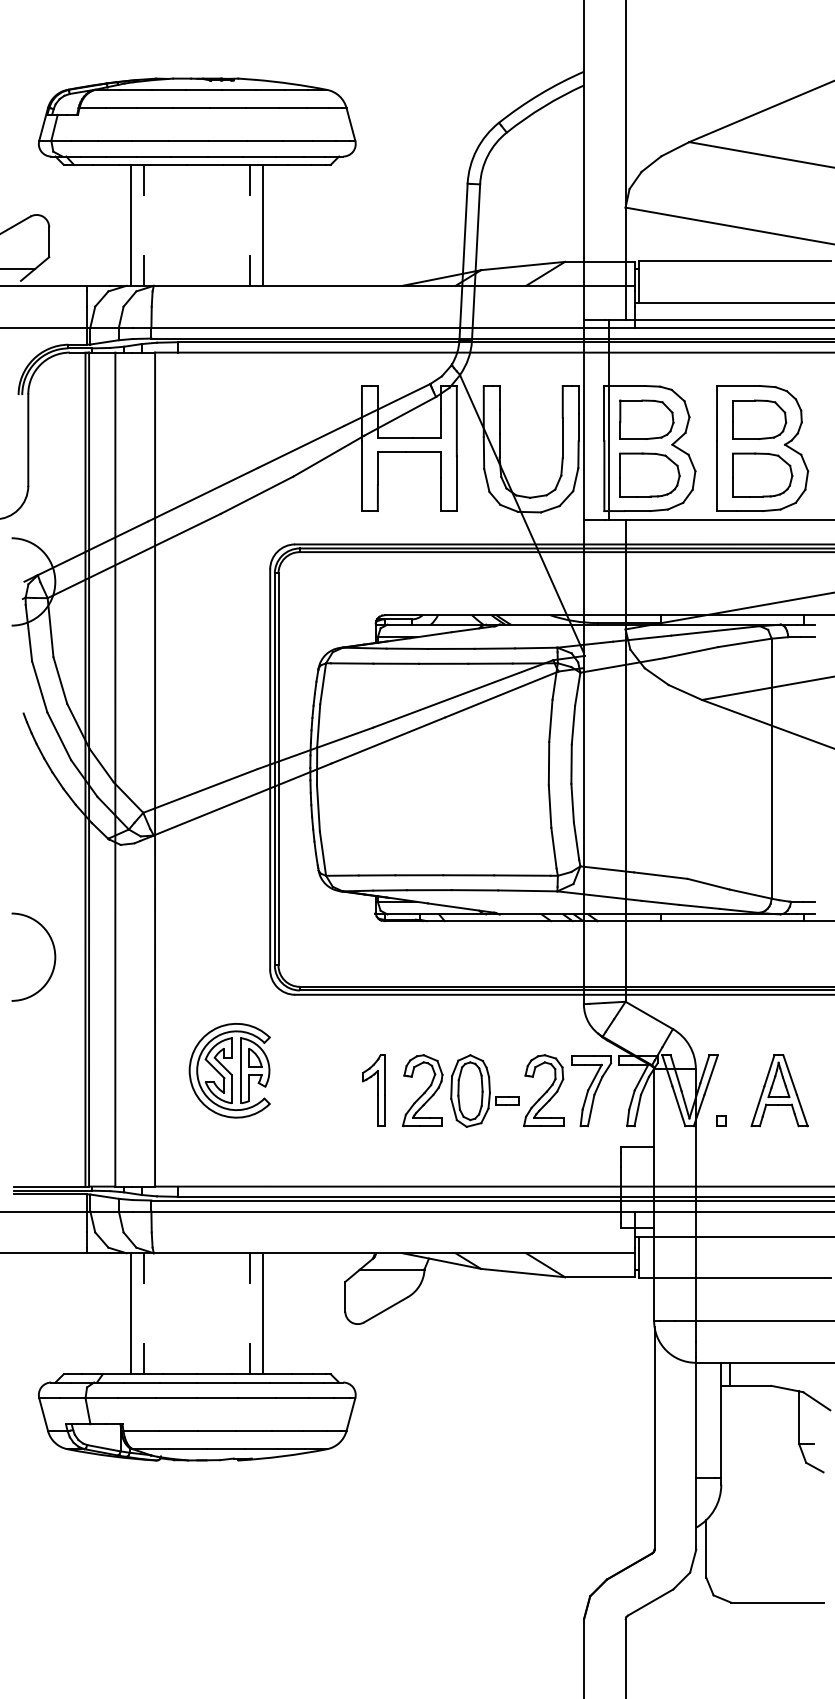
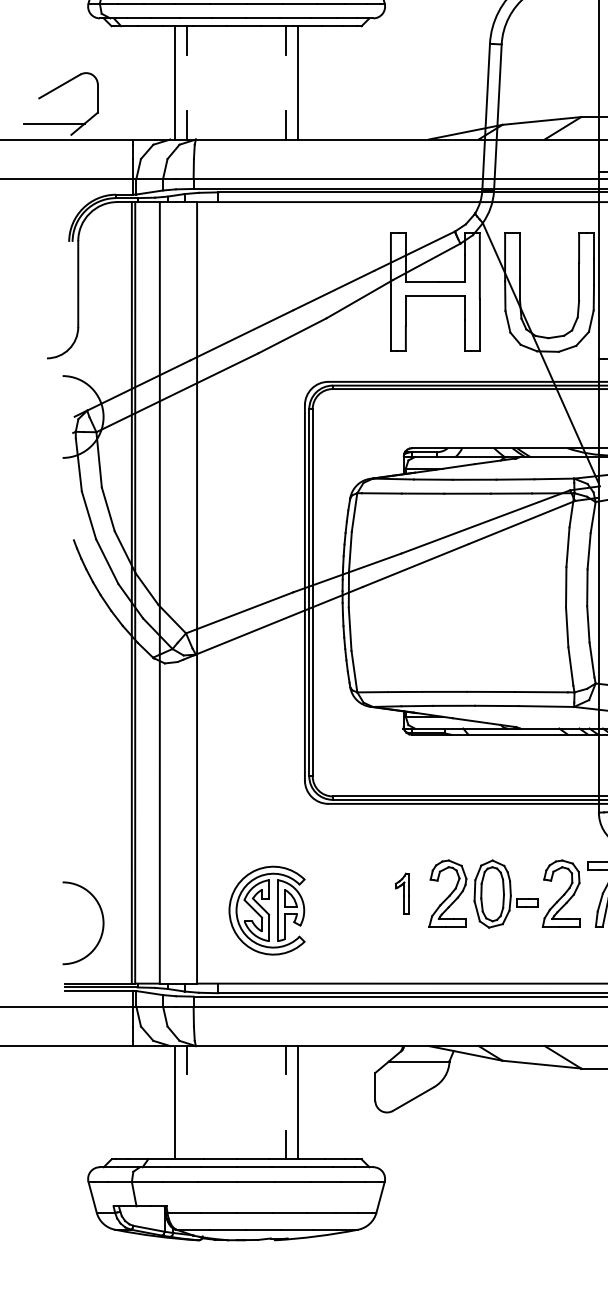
arc: (53, 950) -> (101, 916), moved
part: (229, 1070) -> (266, 910), moved
part: (373, 1090) -> (401, 893), size x0.6
line: (144, 1358) -> (187, 1144), removed

